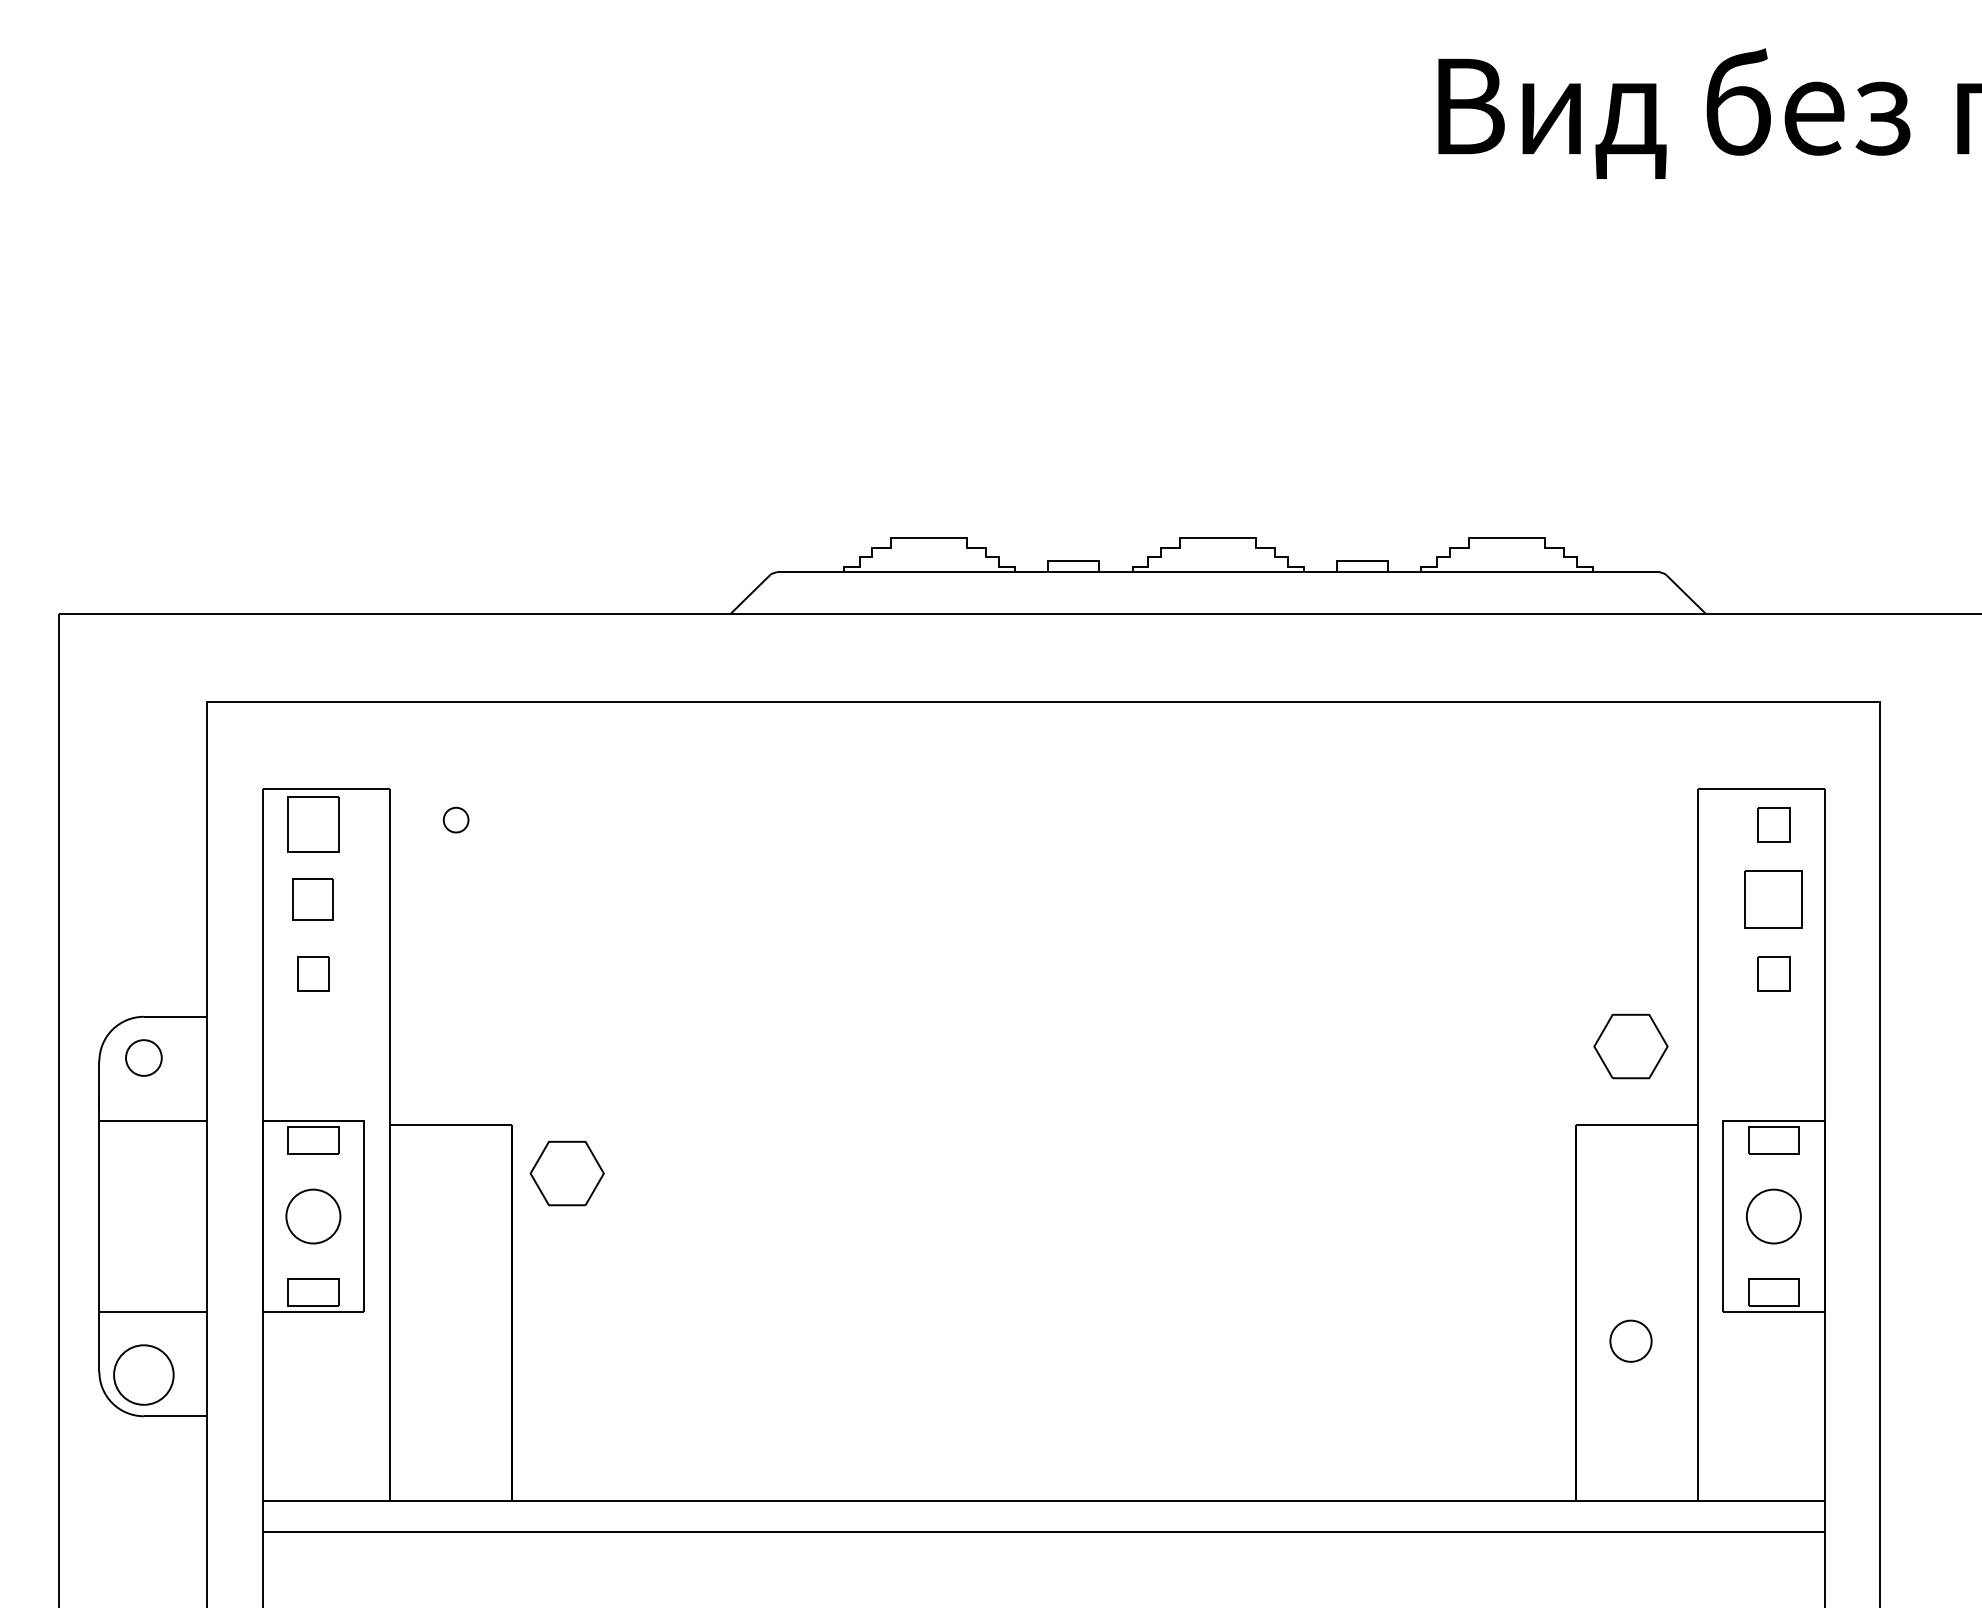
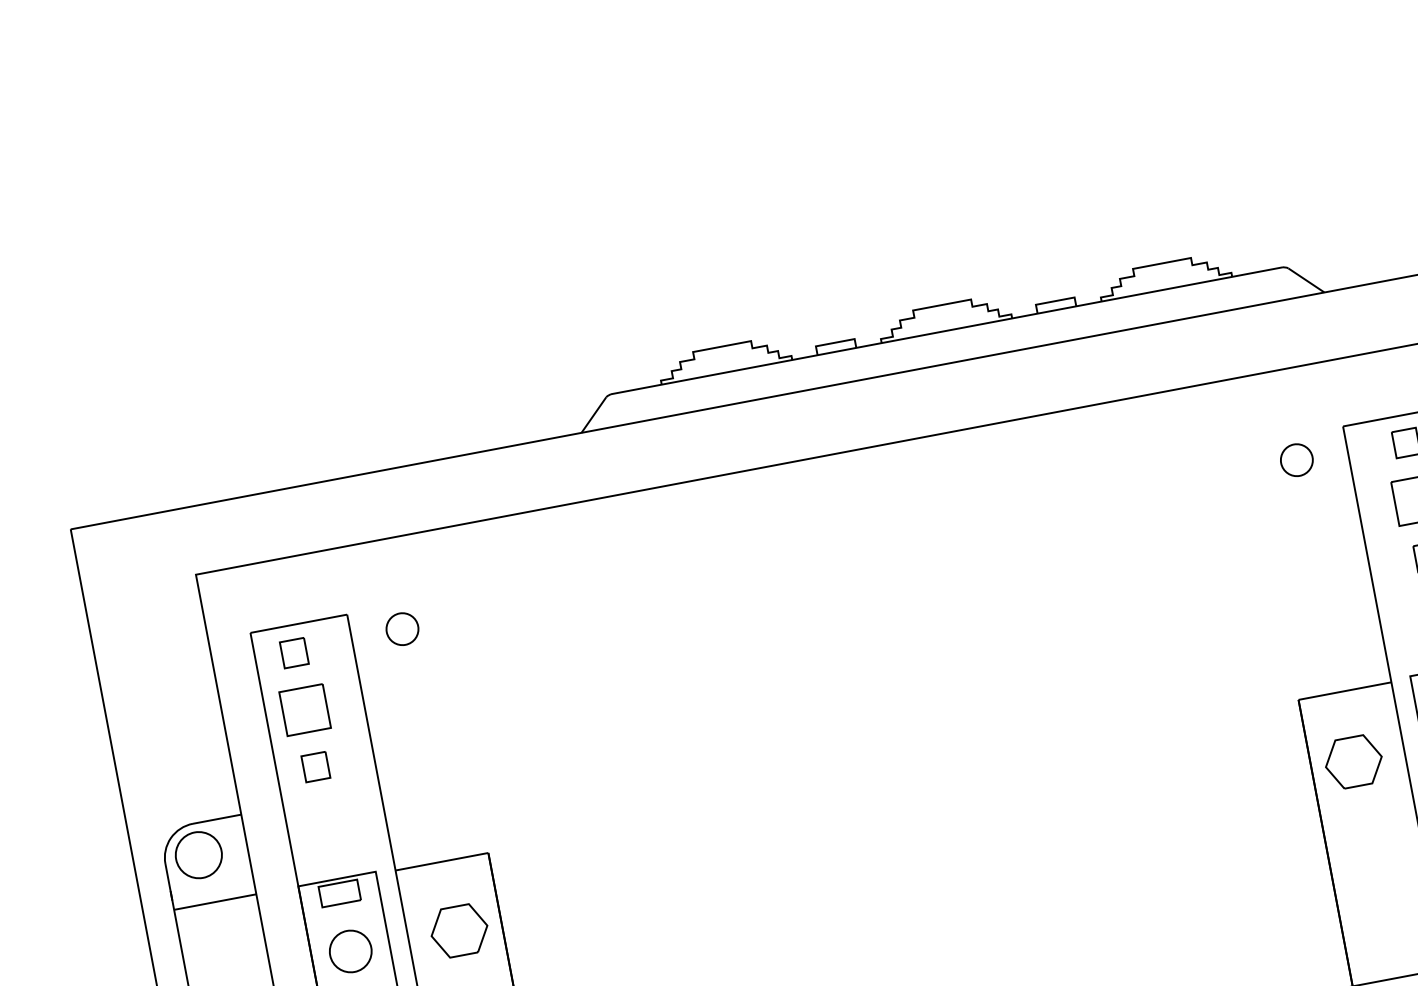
part: (455, 819) -> (401, 628), size x1.67
part: (313, 824) -> (294, 652), size x0.62
part: (313, 899) -> (305, 710), size x1.43
part: (1630, 1046) -> (1353, 761), moved
part: (143, 1057) -> (198, 854), size x1.67
part: (566, 1173) -> (458, 930), moved
part: (1630, 1340) -> (1296, 459), moved

